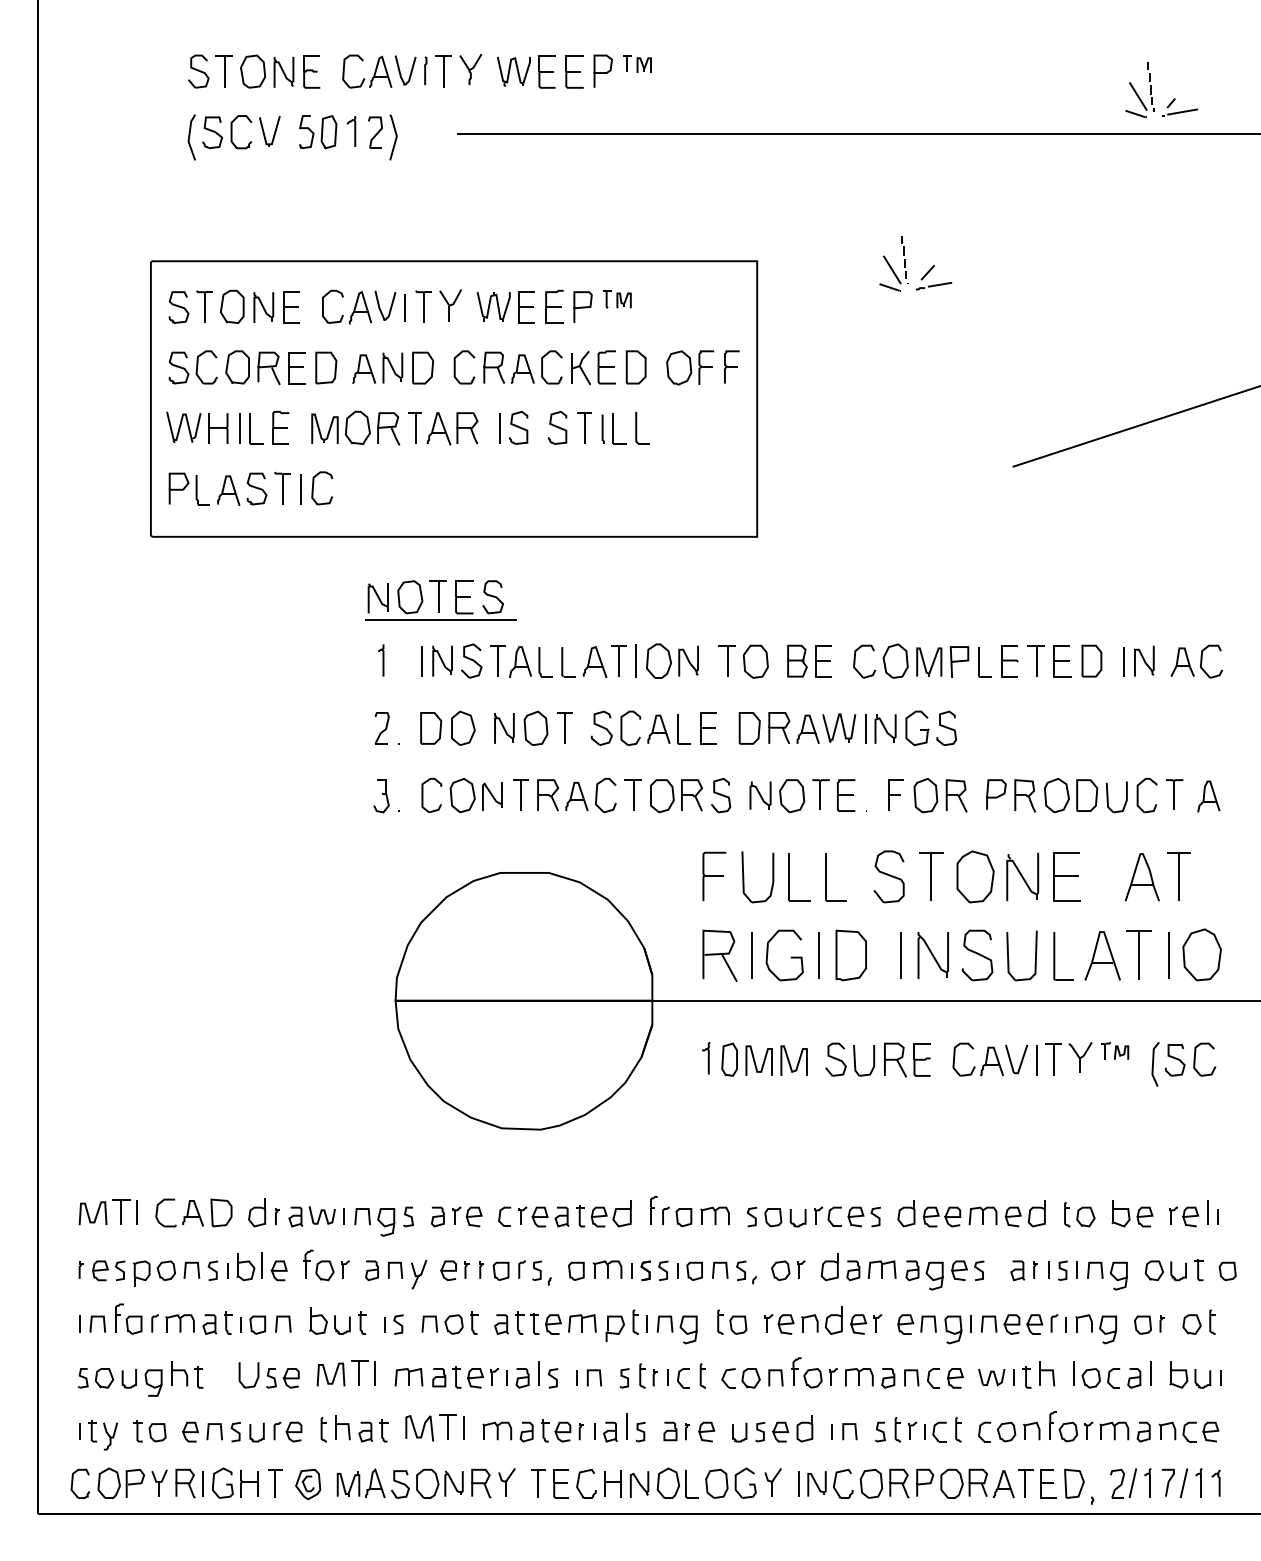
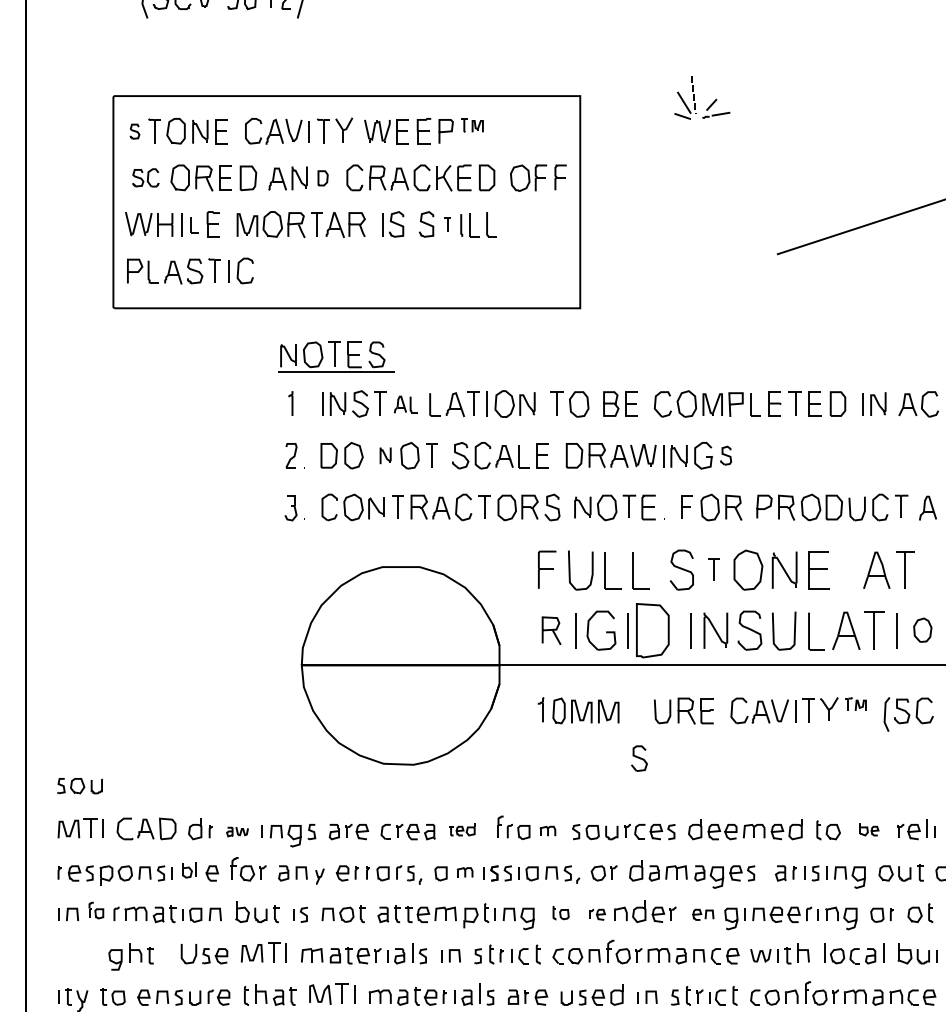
part: (178, 307) -> (134, 131), size x0.6
part: (192, 367) -> (145, 177), size x0.7
part: (423, 367) -> (323, 177), size x0.6
part: (584, 427) -> (447, 224), size x0.6
part: (256, 428) -> (194, 224), size x0.7
part: (530, 661) -> (405, 404), size x0.7
part: (946, 727) -> (726, 455), size x0.7
part: (504, 728) -> (385, 455), size x0.7
part: (931, 876) -> (714, 569), size x0.6
part: (1201, 954) -> (922, 629), size x0.6
part: (719, 955) -> (551, 630), size x0.7
part: (850, 955) -> (652, 630), size x1.4
part: (835, 1059) -> (639, 758), moved
part: (603, 1213) -> (461, 829), size x0.6
part: (1132, 1213) -> (869, 829), size x0.6
part: (714, 1215) -> (547, 830), size x0.7
part: (311, 1216) -> (237, 831), size x0.6
part: (249, 1266) -> (189, 870), size x0.7
part: (607, 1269) -> (464, 872), size x0.7
part: (419, 1274) -> (320, 876), size x0.7
part: (128, 1318) -> (96, 910), size x0.7
part: (732, 1321) -> (561, 912), size x0.7
part: (779, 1324) -> (597, 914), size x0.7
part: (916, 1324) -> (702, 914), size x0.7
part: (107, 1378) -> (79, 786), moved

